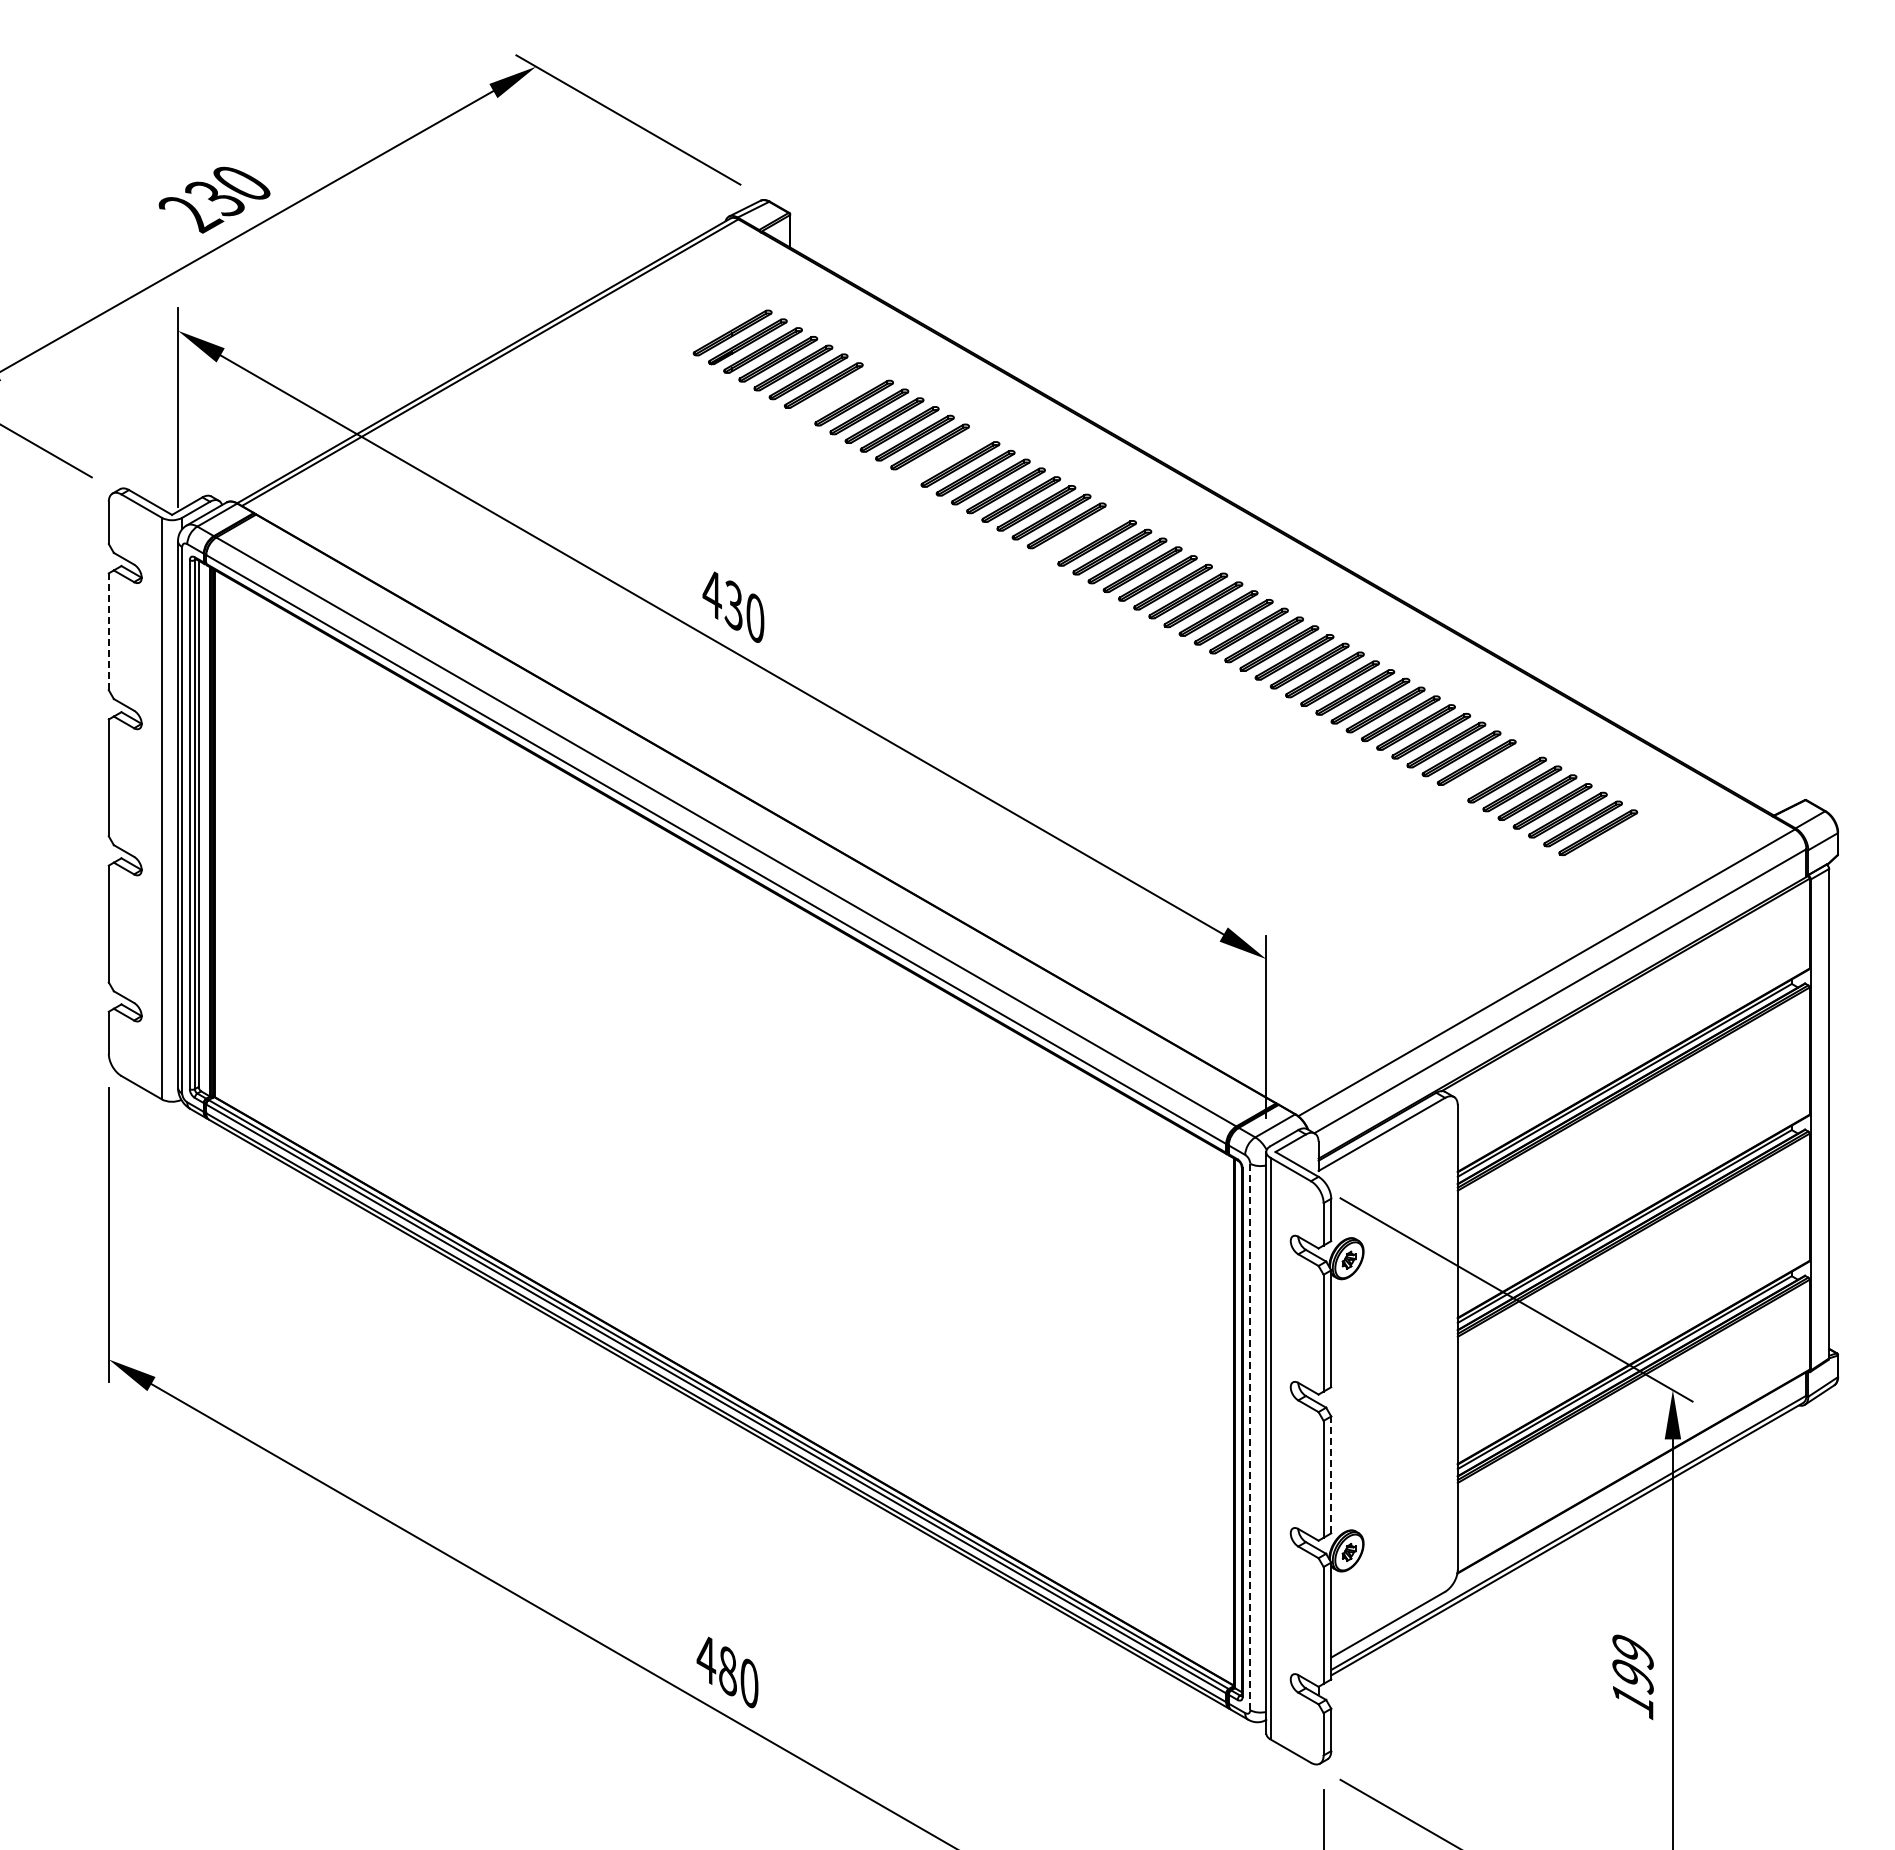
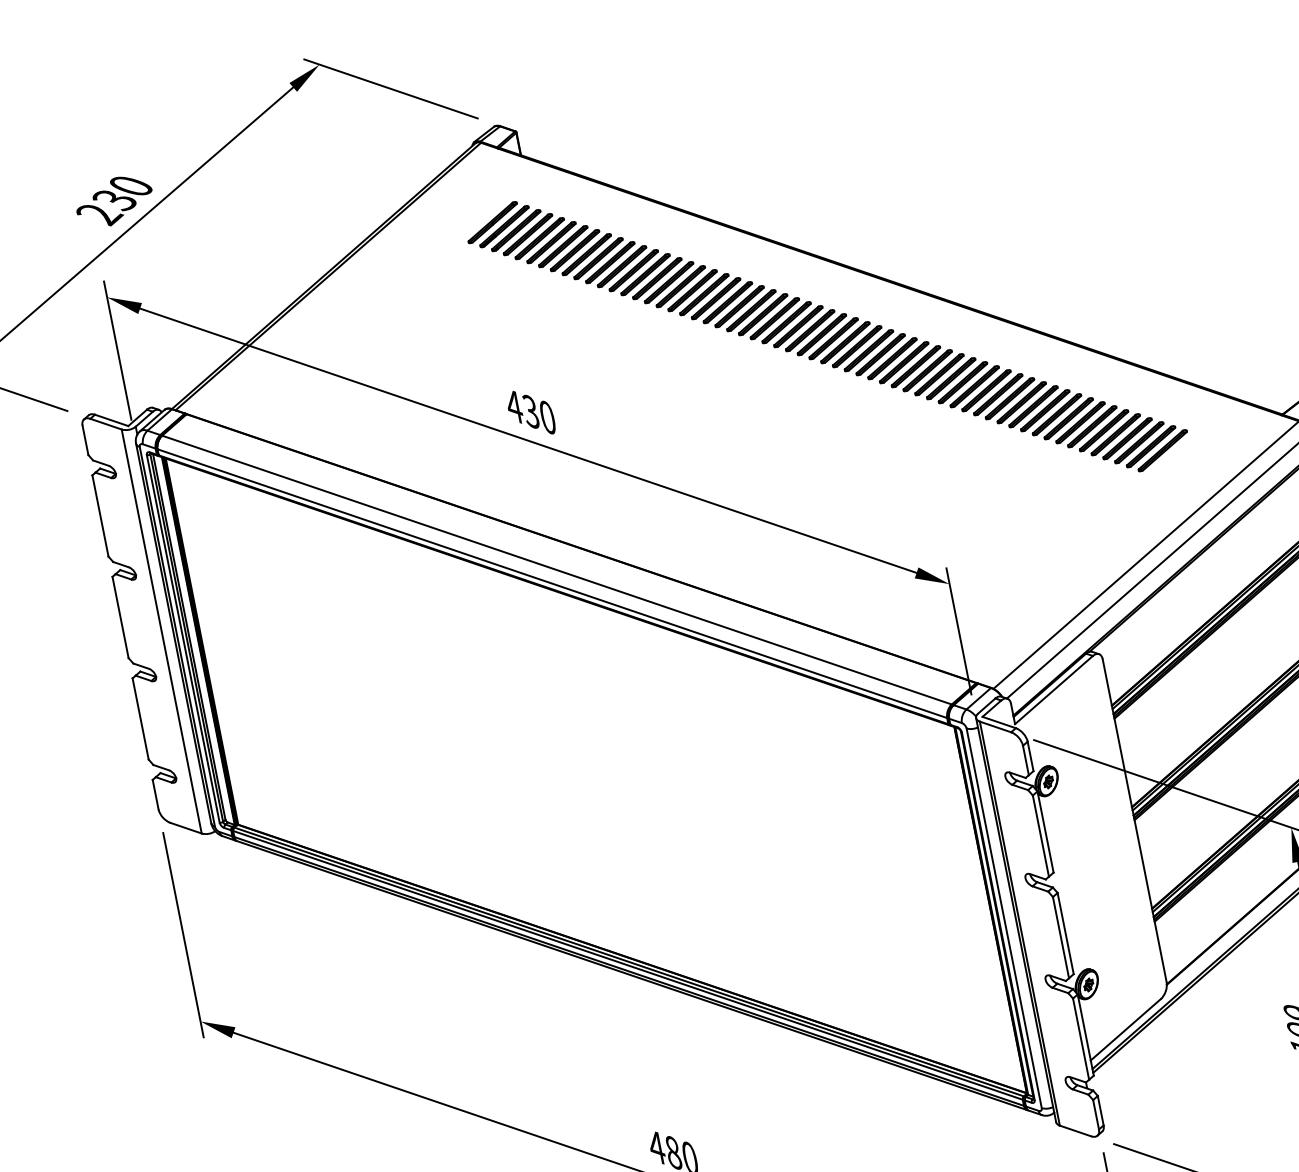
part: (838, 394) -> (574, 250), added
part: (945, 455) -> (657, 278), added
part: (1081, 534) -> (762, 314), added
line: (108, 632) -> (100, 516), dashed -> solid
part: (1491, 771) -> (1080, 422), added
line: (1250, 1437) -> (1004, 918), dashed -> solid
line: (1331, 1475) -> (1065, 933), dashed -> solid

